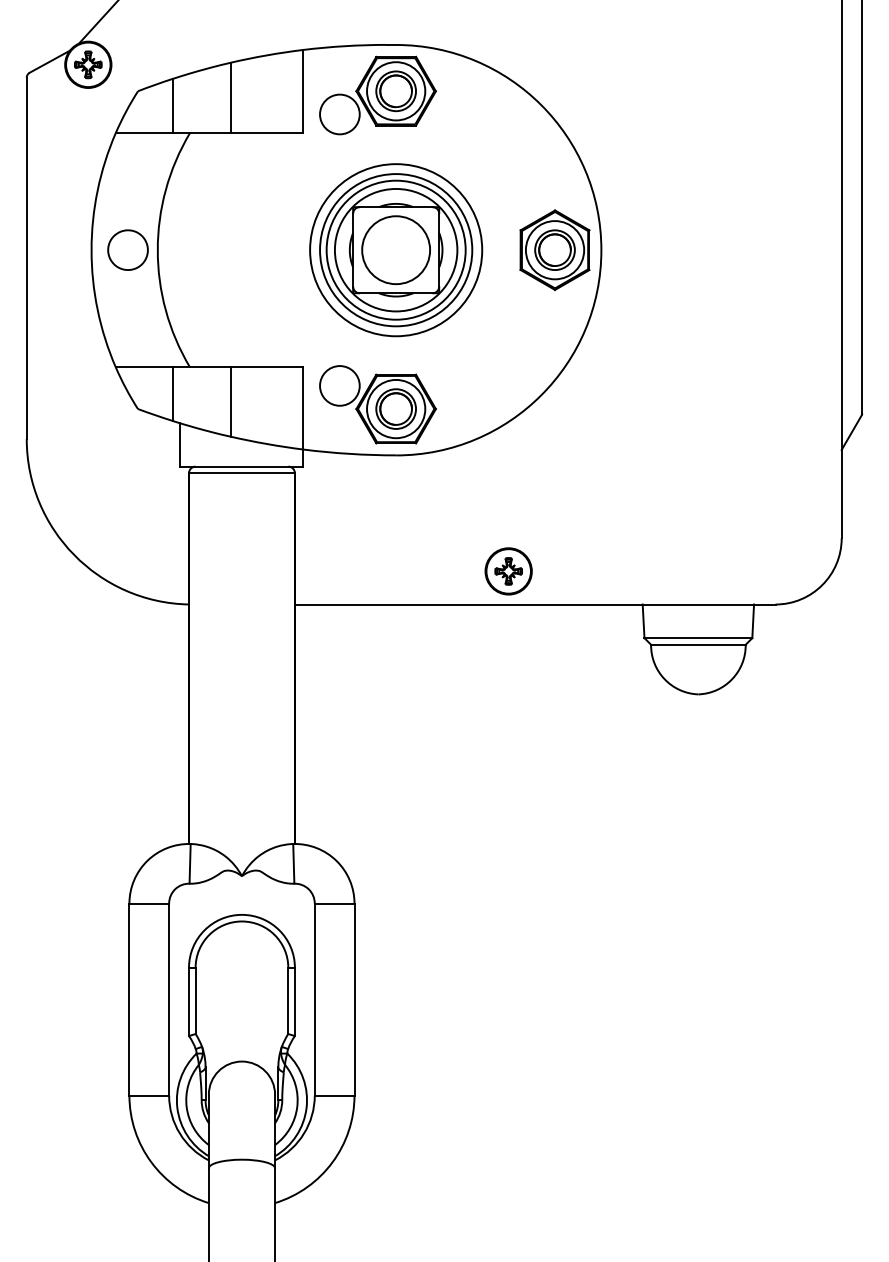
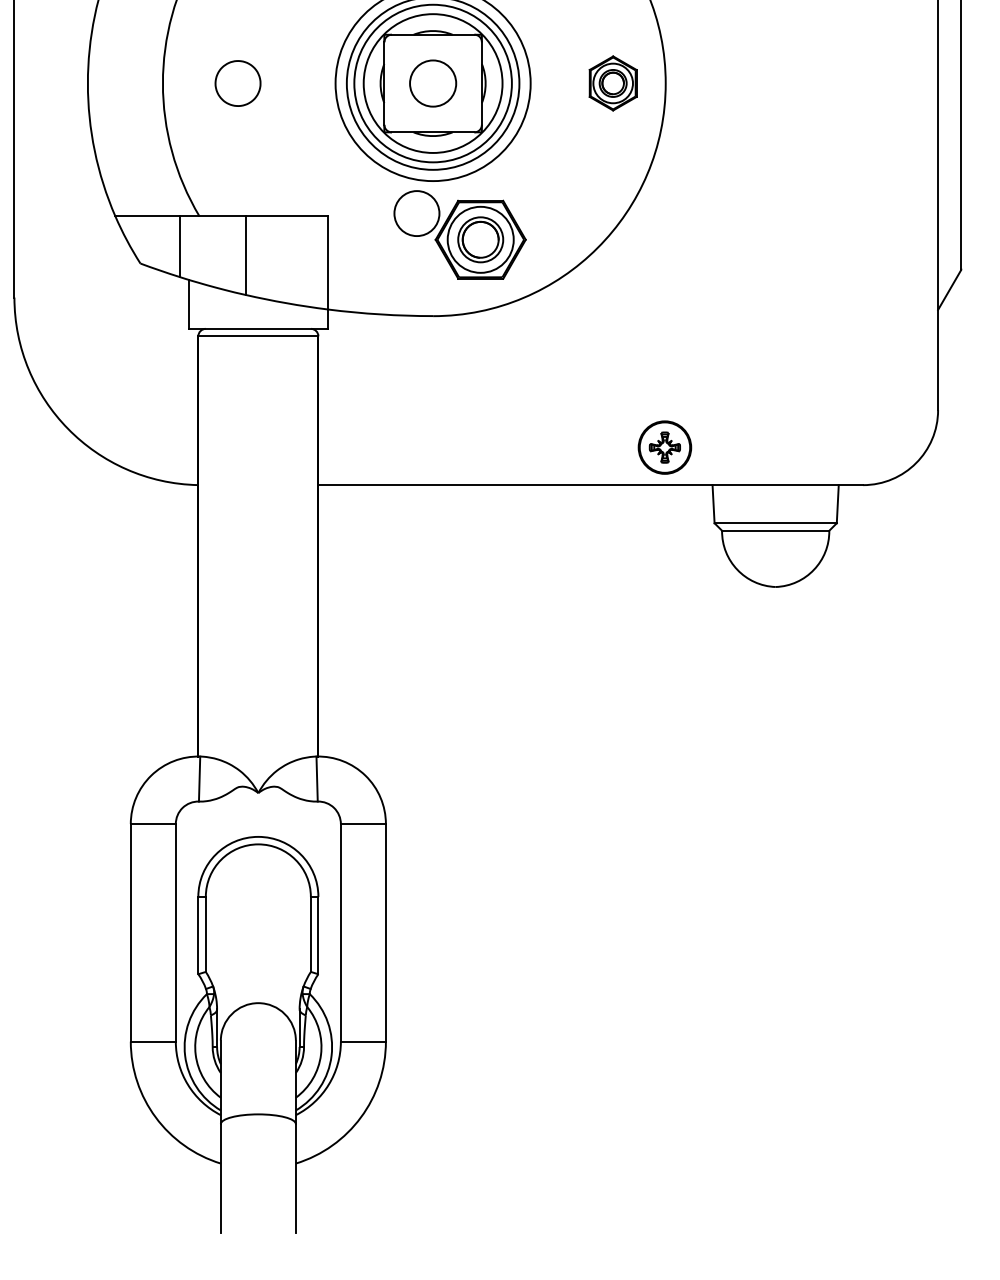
part: (127, 249) -> (237, 82), moved
part: (554, 249) -> (612, 82), size x0.6
circle: (396, 250) -> (433, 83), size x0.6
part: (377, 404) -> (459, 234), moved
part: (508, 571) -> (664, 447), moved

